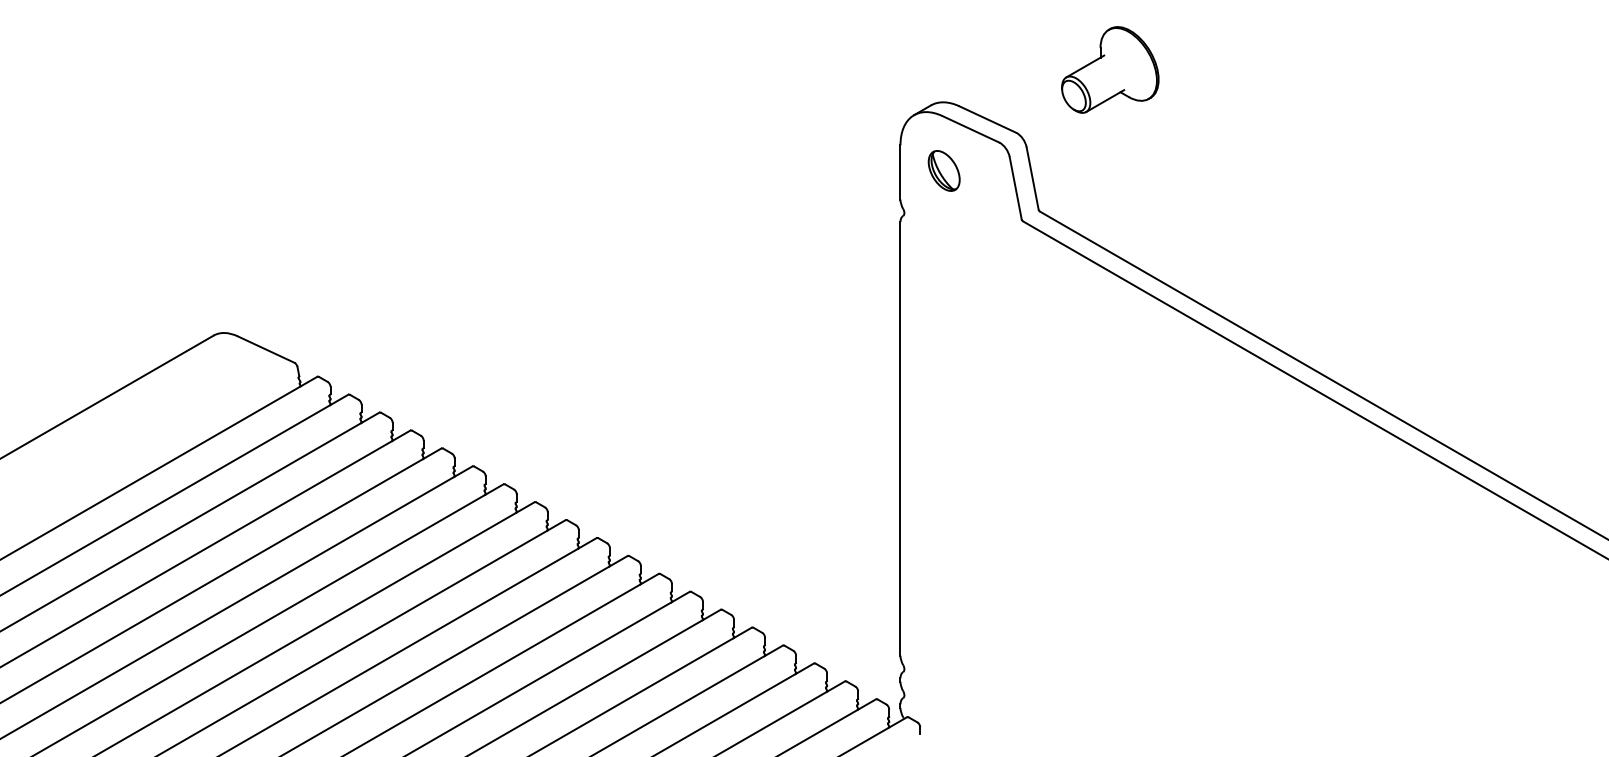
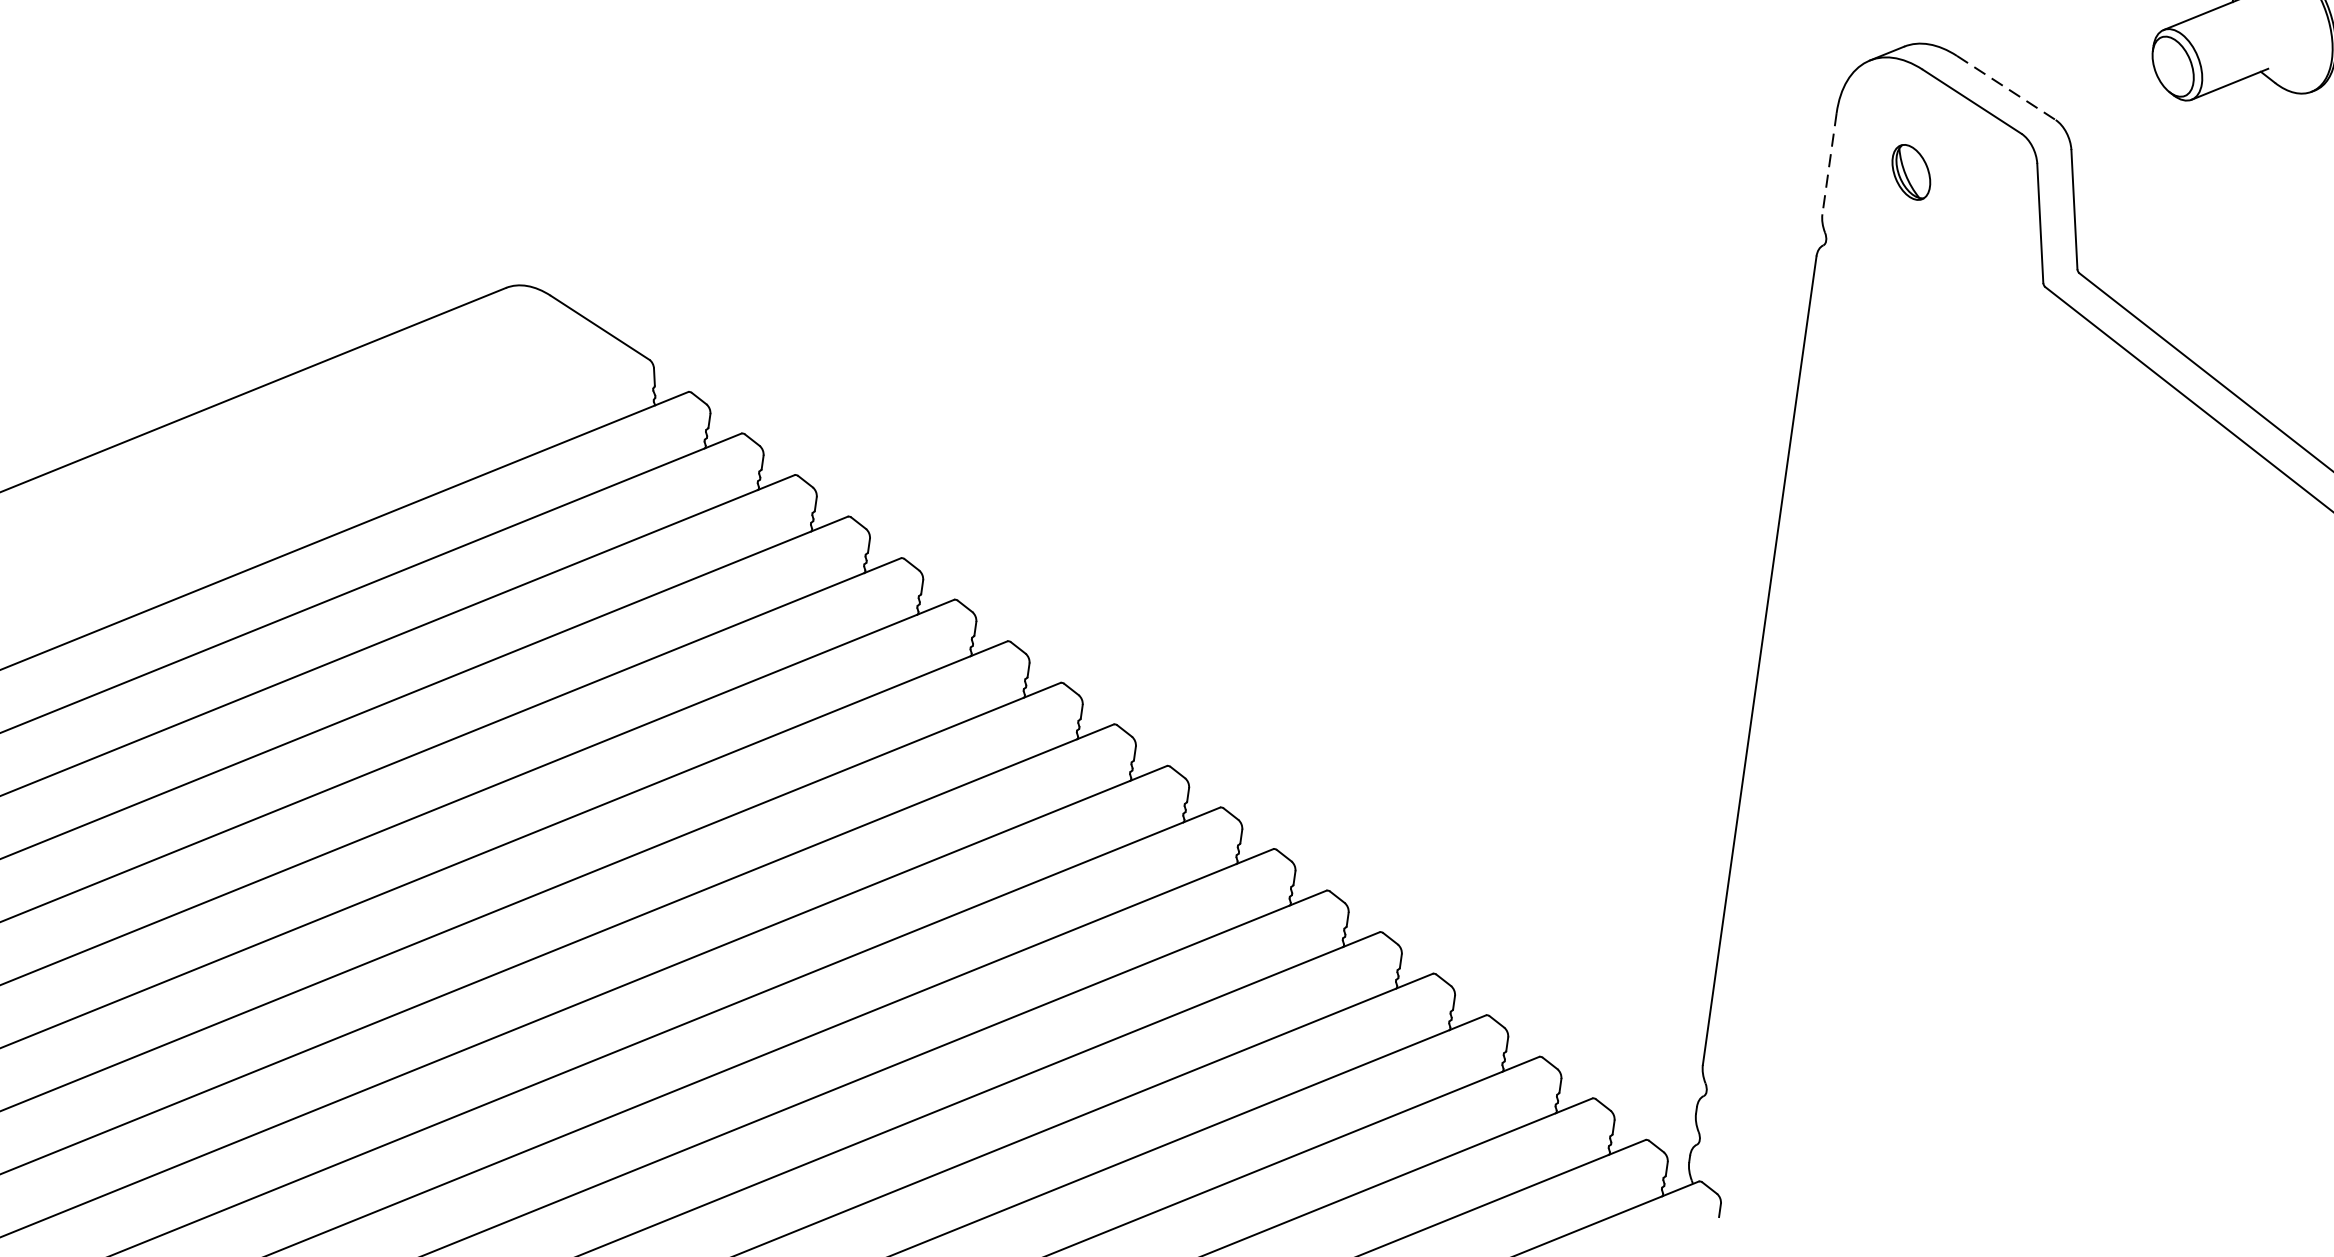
line: (988, 119) -> (2007, 88), solid -> dashed
part: (943, 170) -> (1910, 171), size x0.7
line: (900, 172) -> (1829, 163), solid -> dashed

